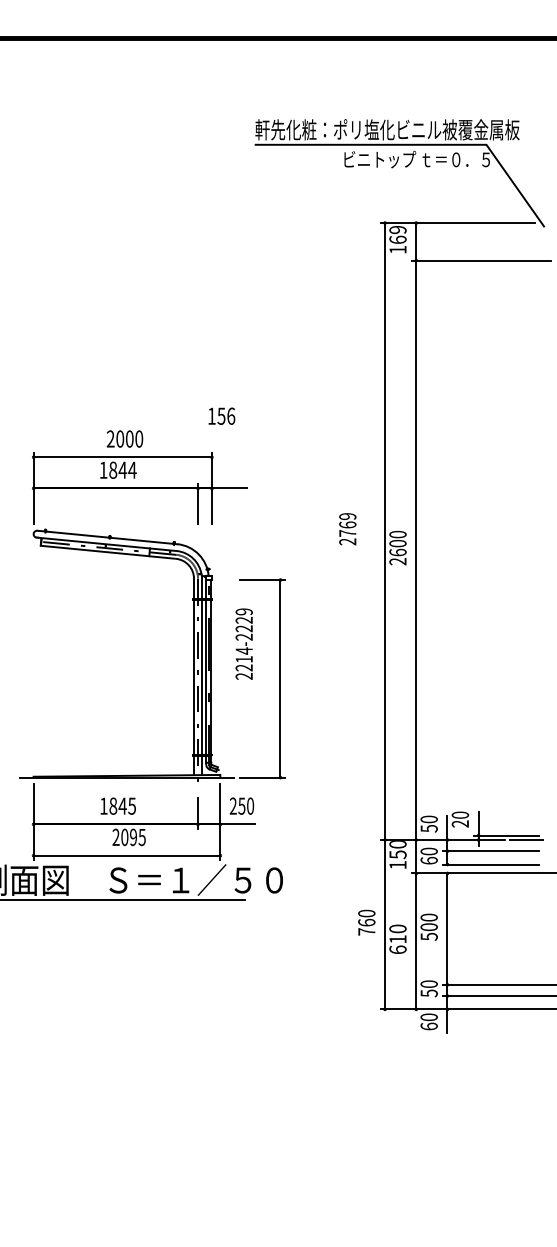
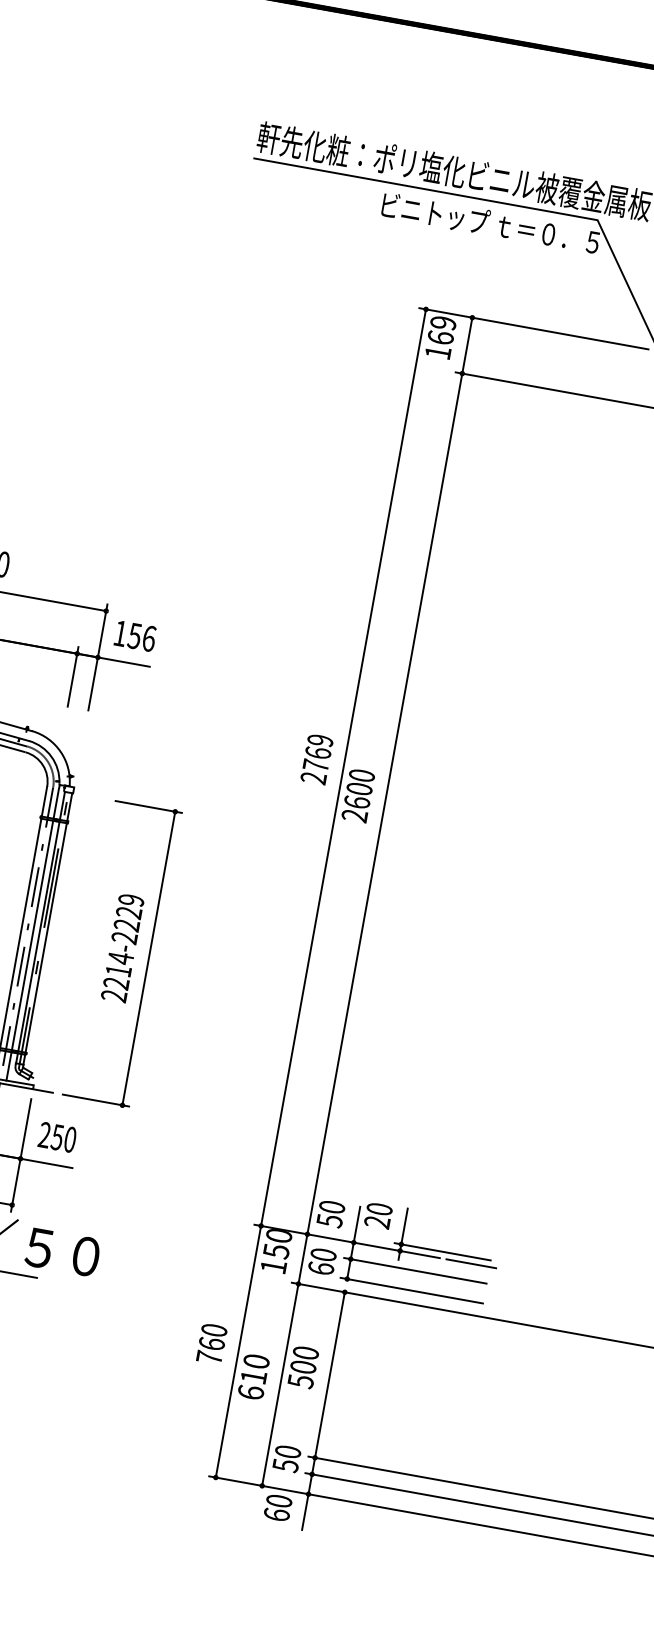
text: (221, 415) -> (135, 634), moved
text: (347, 529) -> (316, 759), moved
text: (243, 643) -> (121, 947), moved

